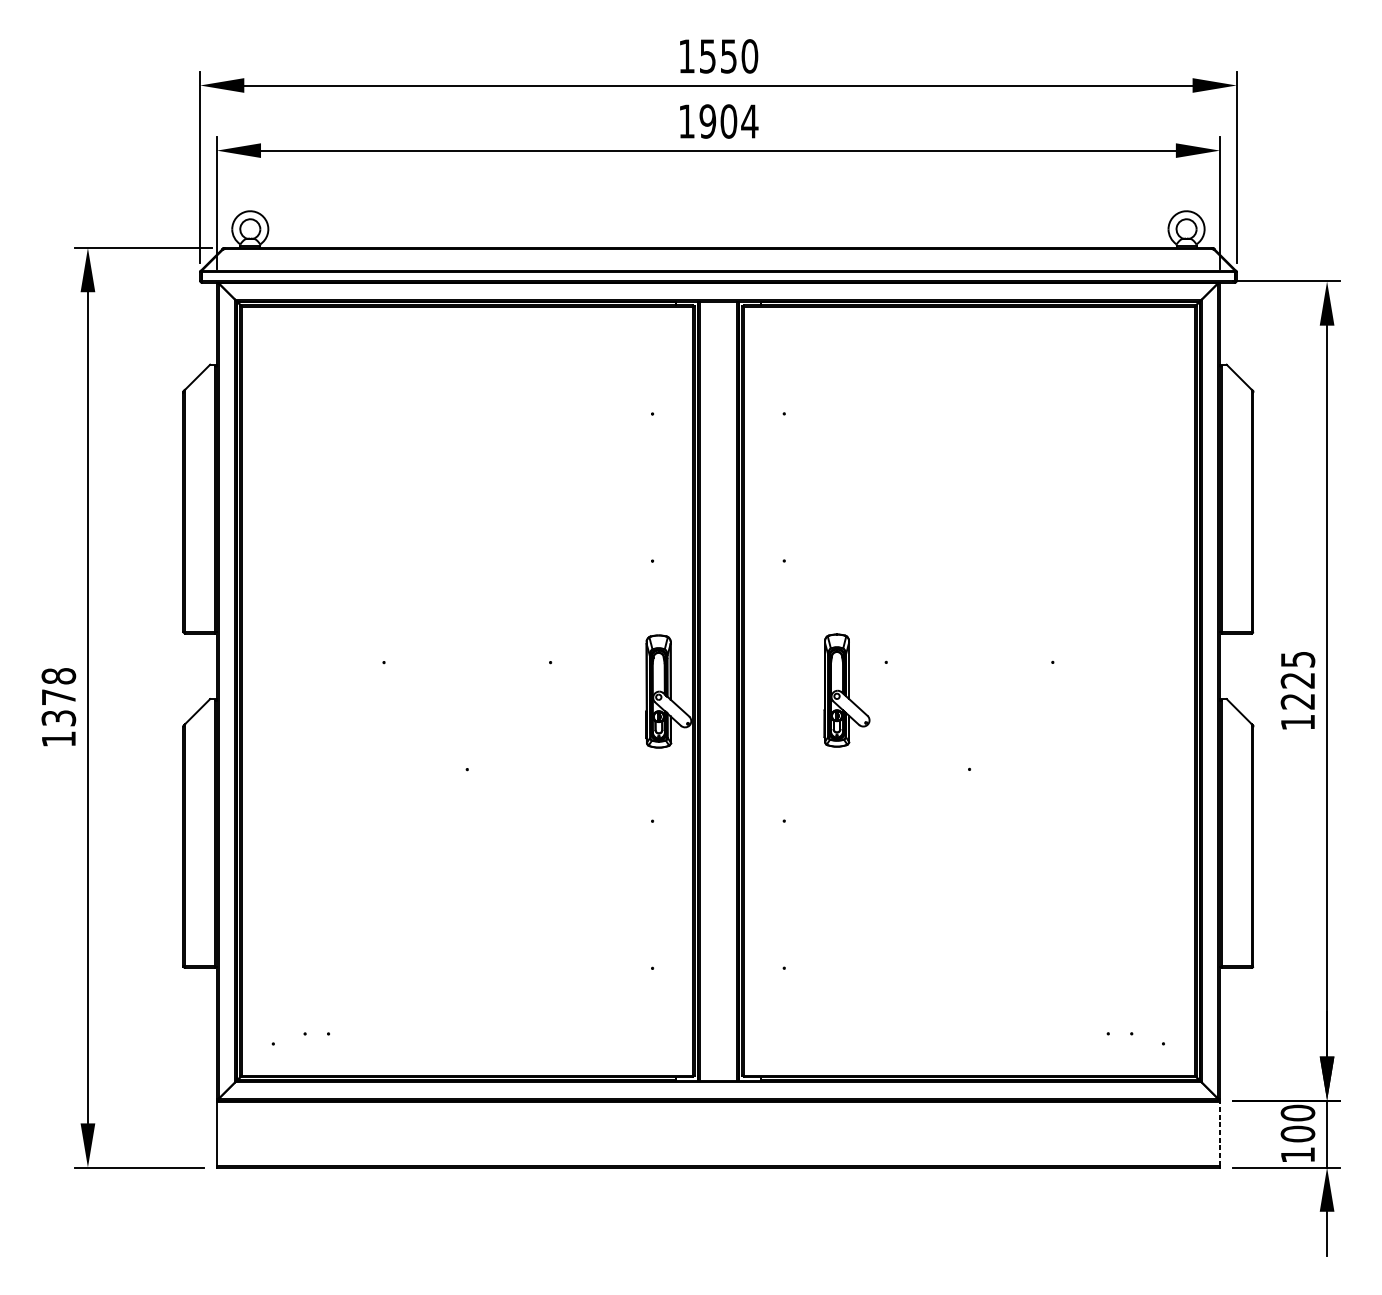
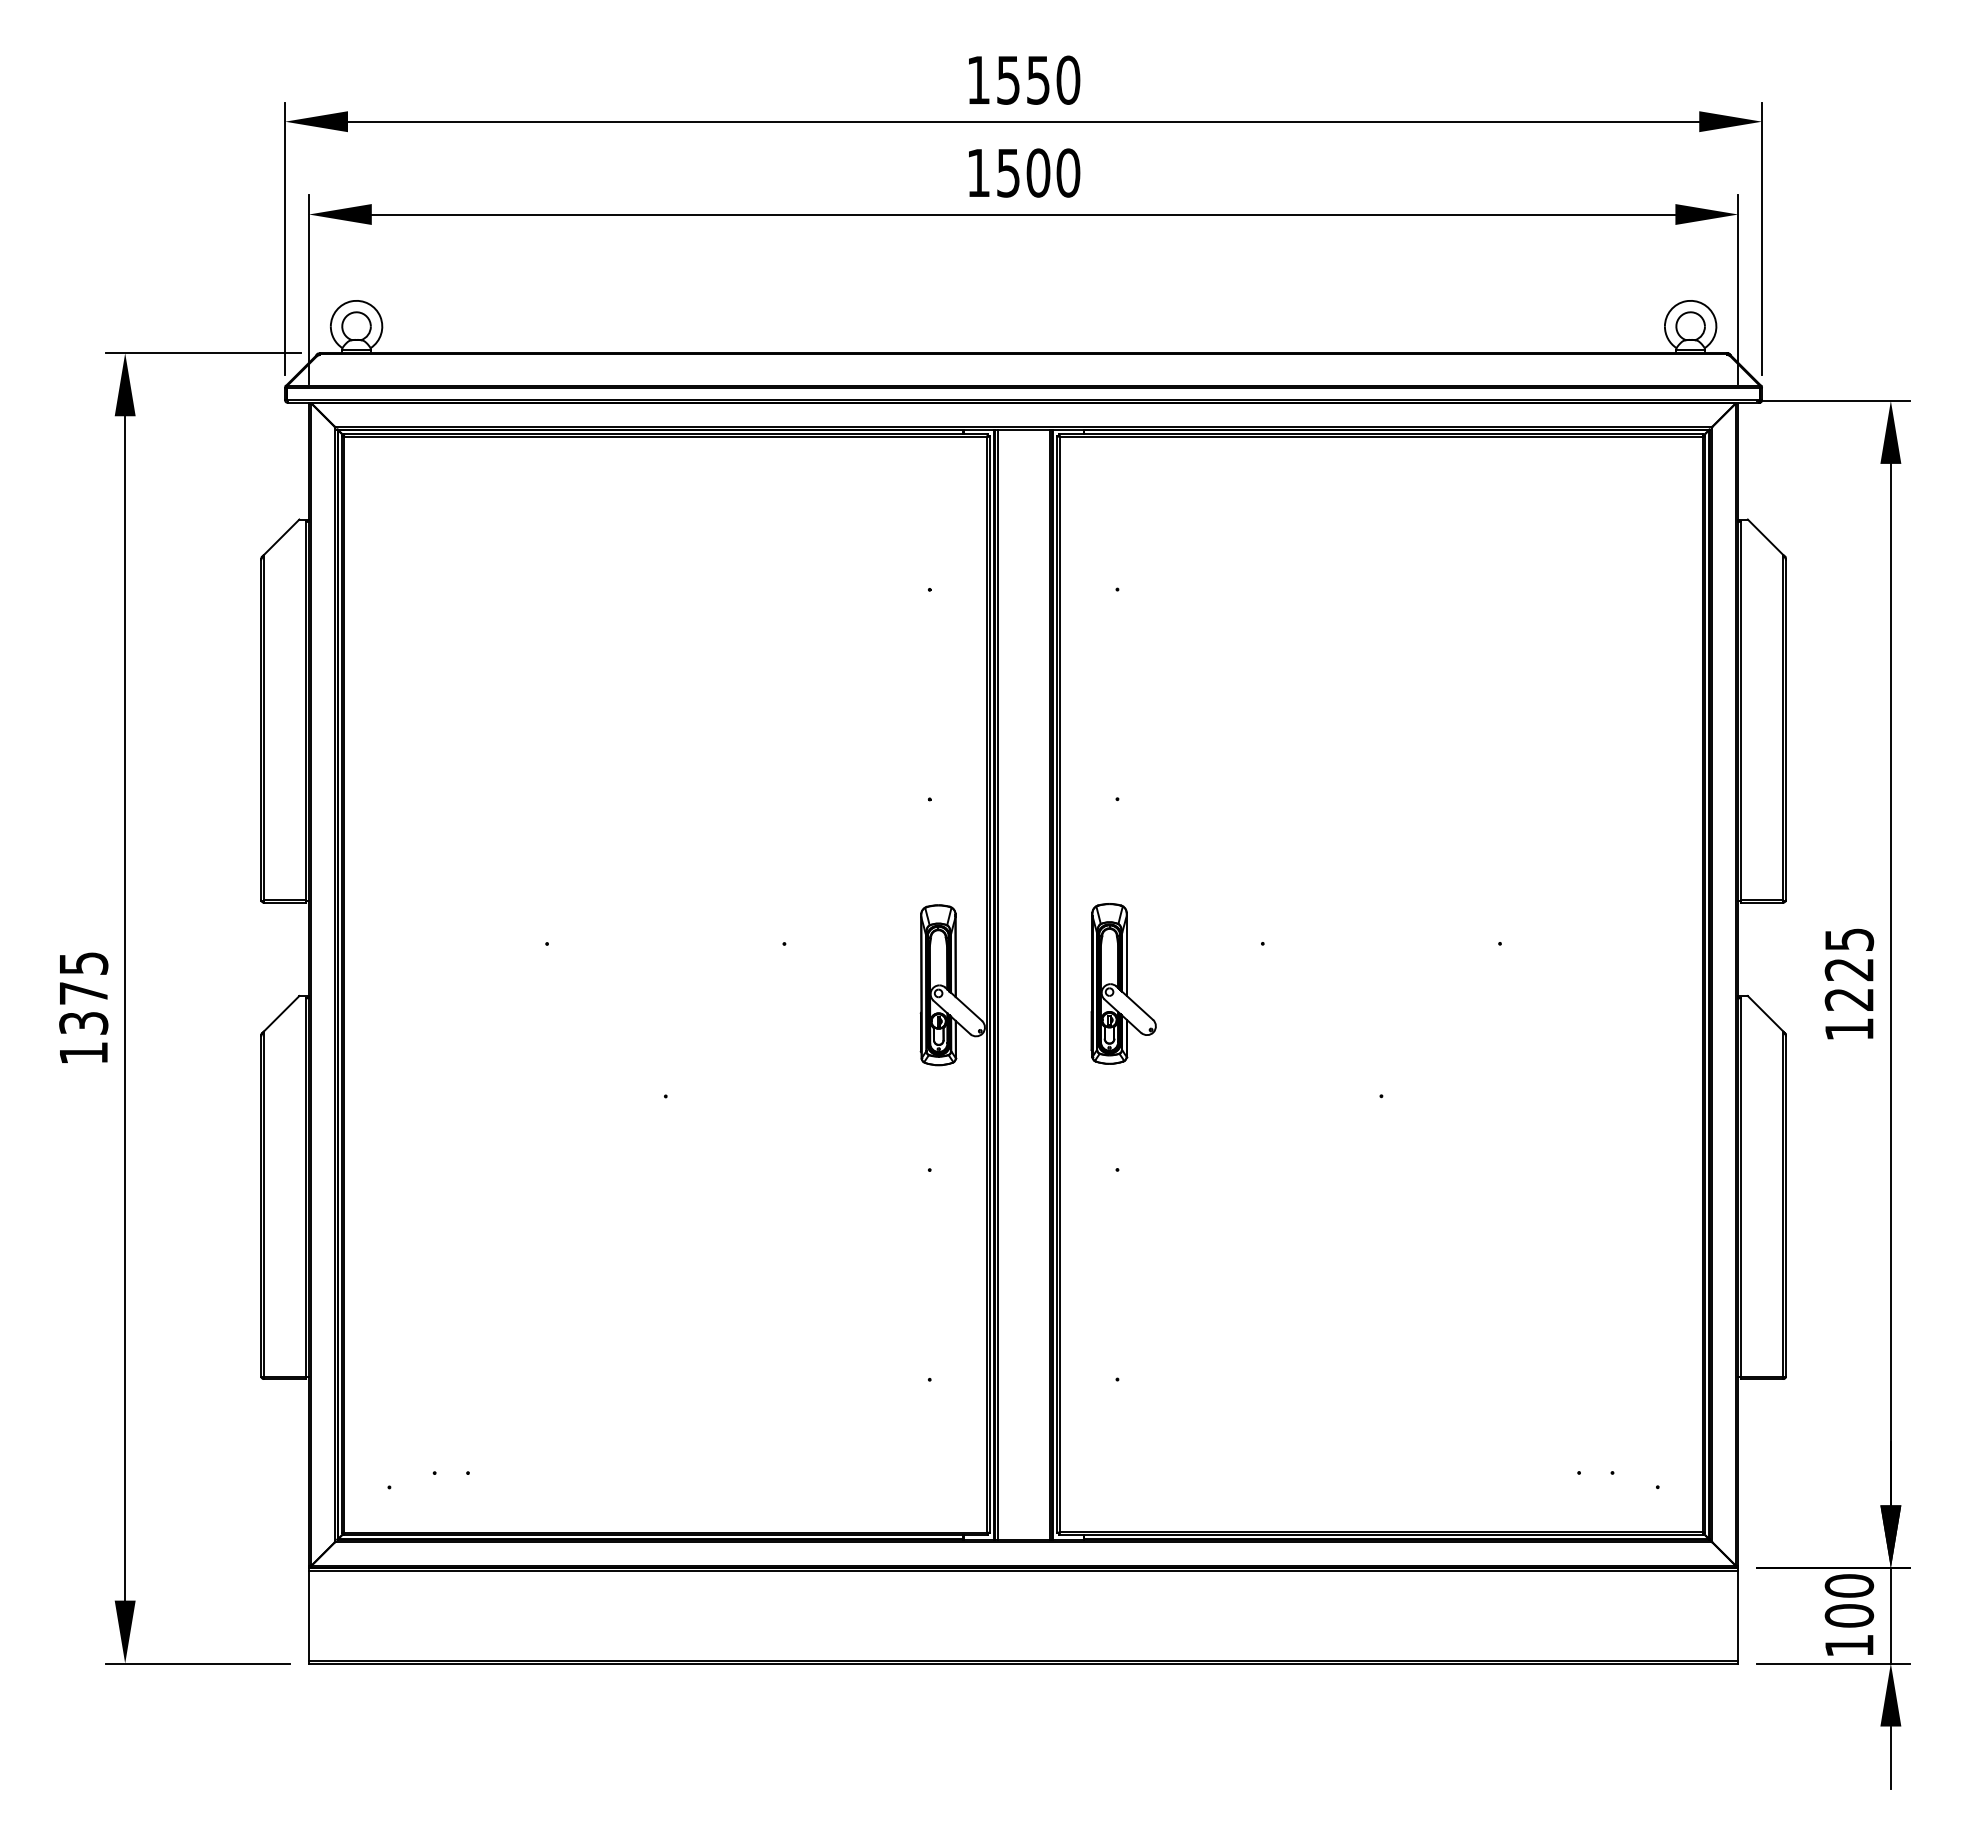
text: (728, 121) -> (1038, 172), 1904 -> 1500
text: (58, 676) -> (83, 963), 1378 -> 1375
part: (846, 690) -> (1123, 983), moved
line: (1220, 1133) -> (1738, 1615), dashed -> solid

